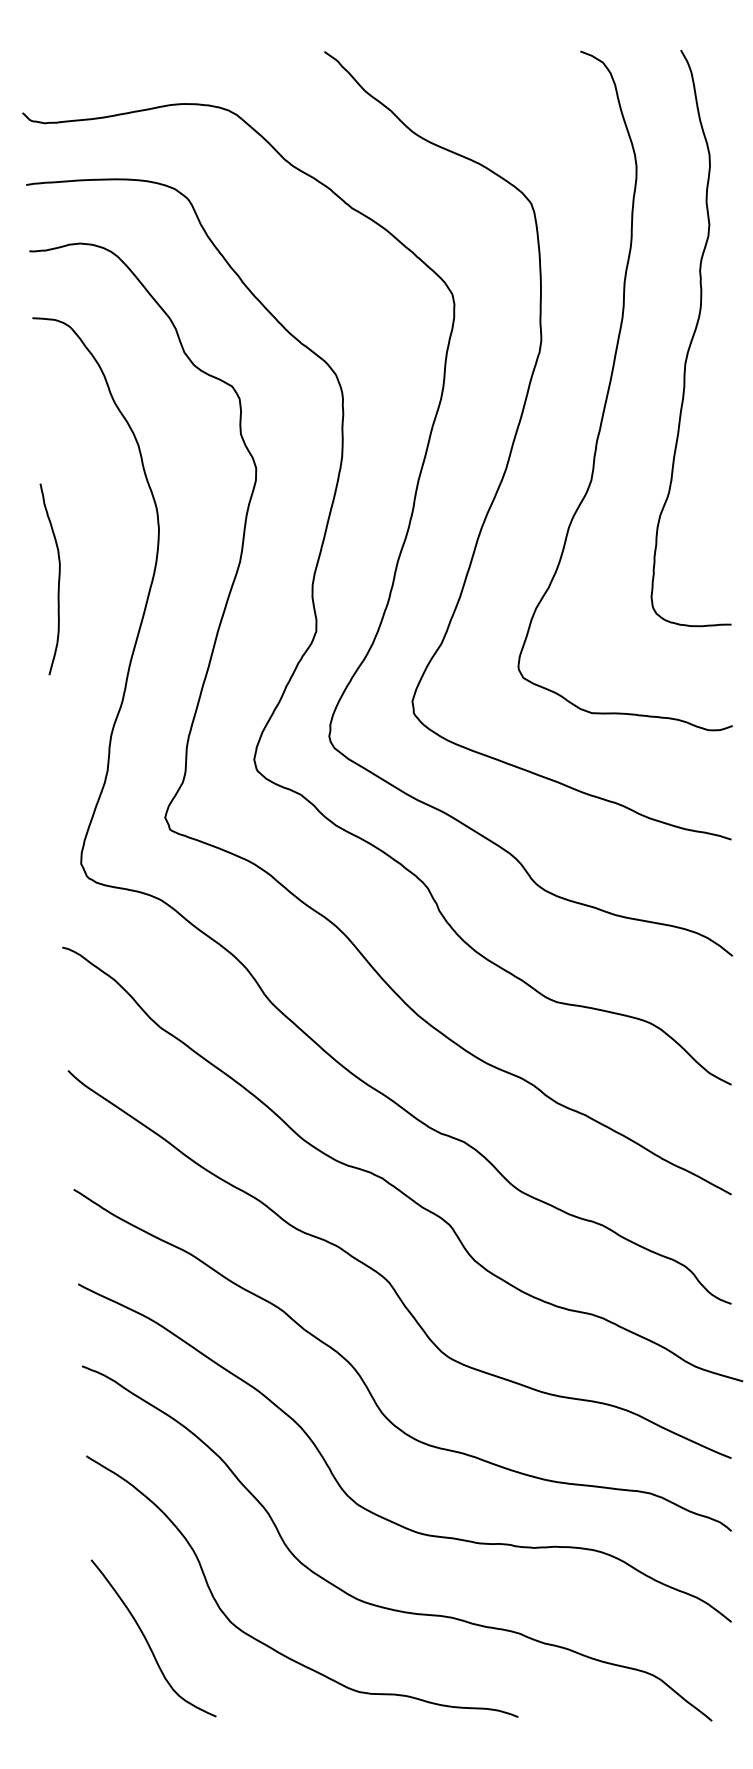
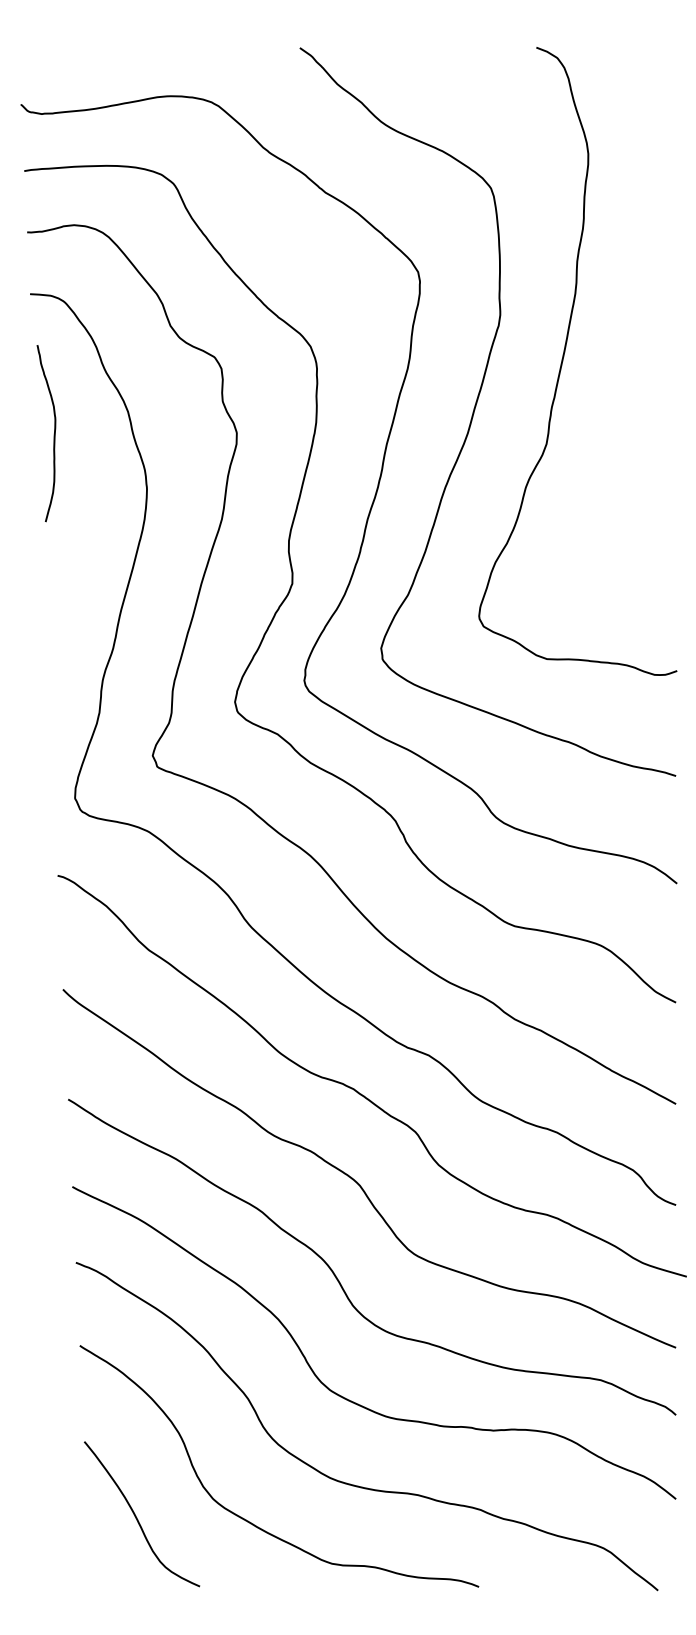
curve: (691, 338) -> (639, 312), removed
curve: (57, 580) -> (53, 434), moved

